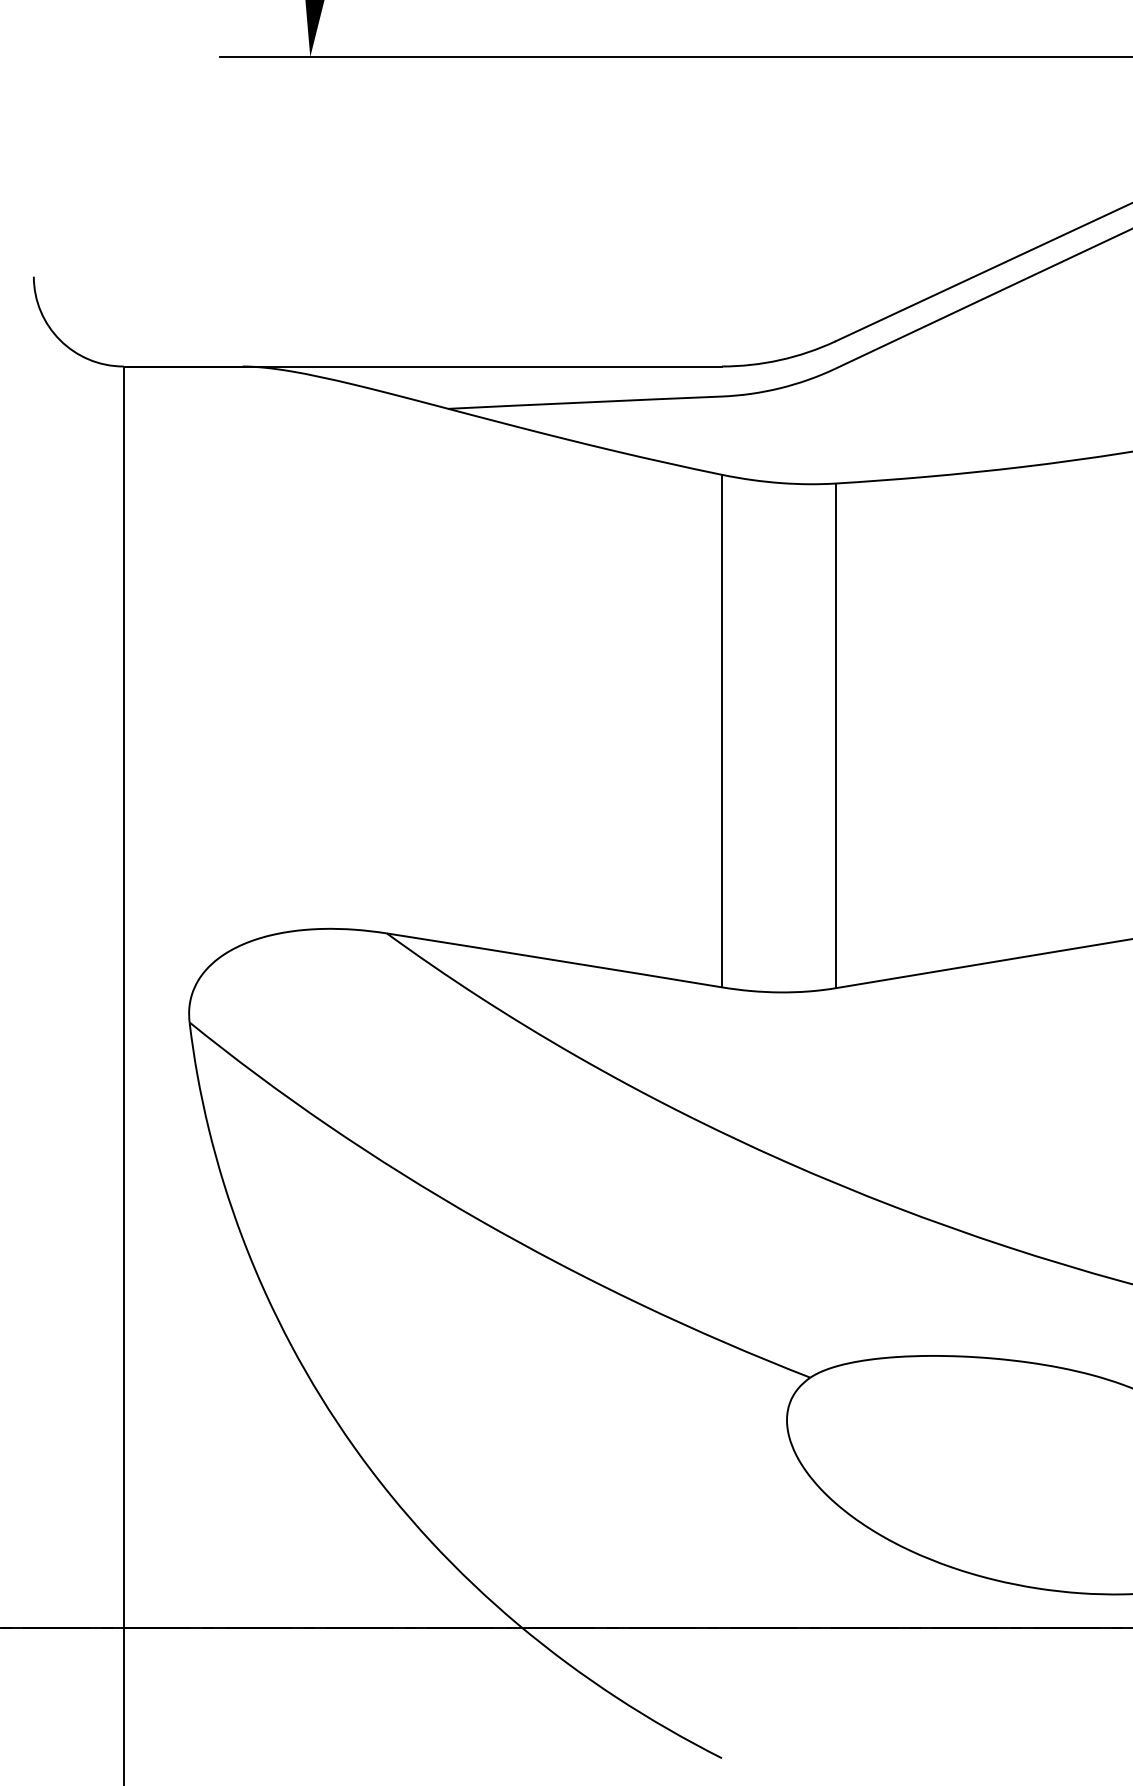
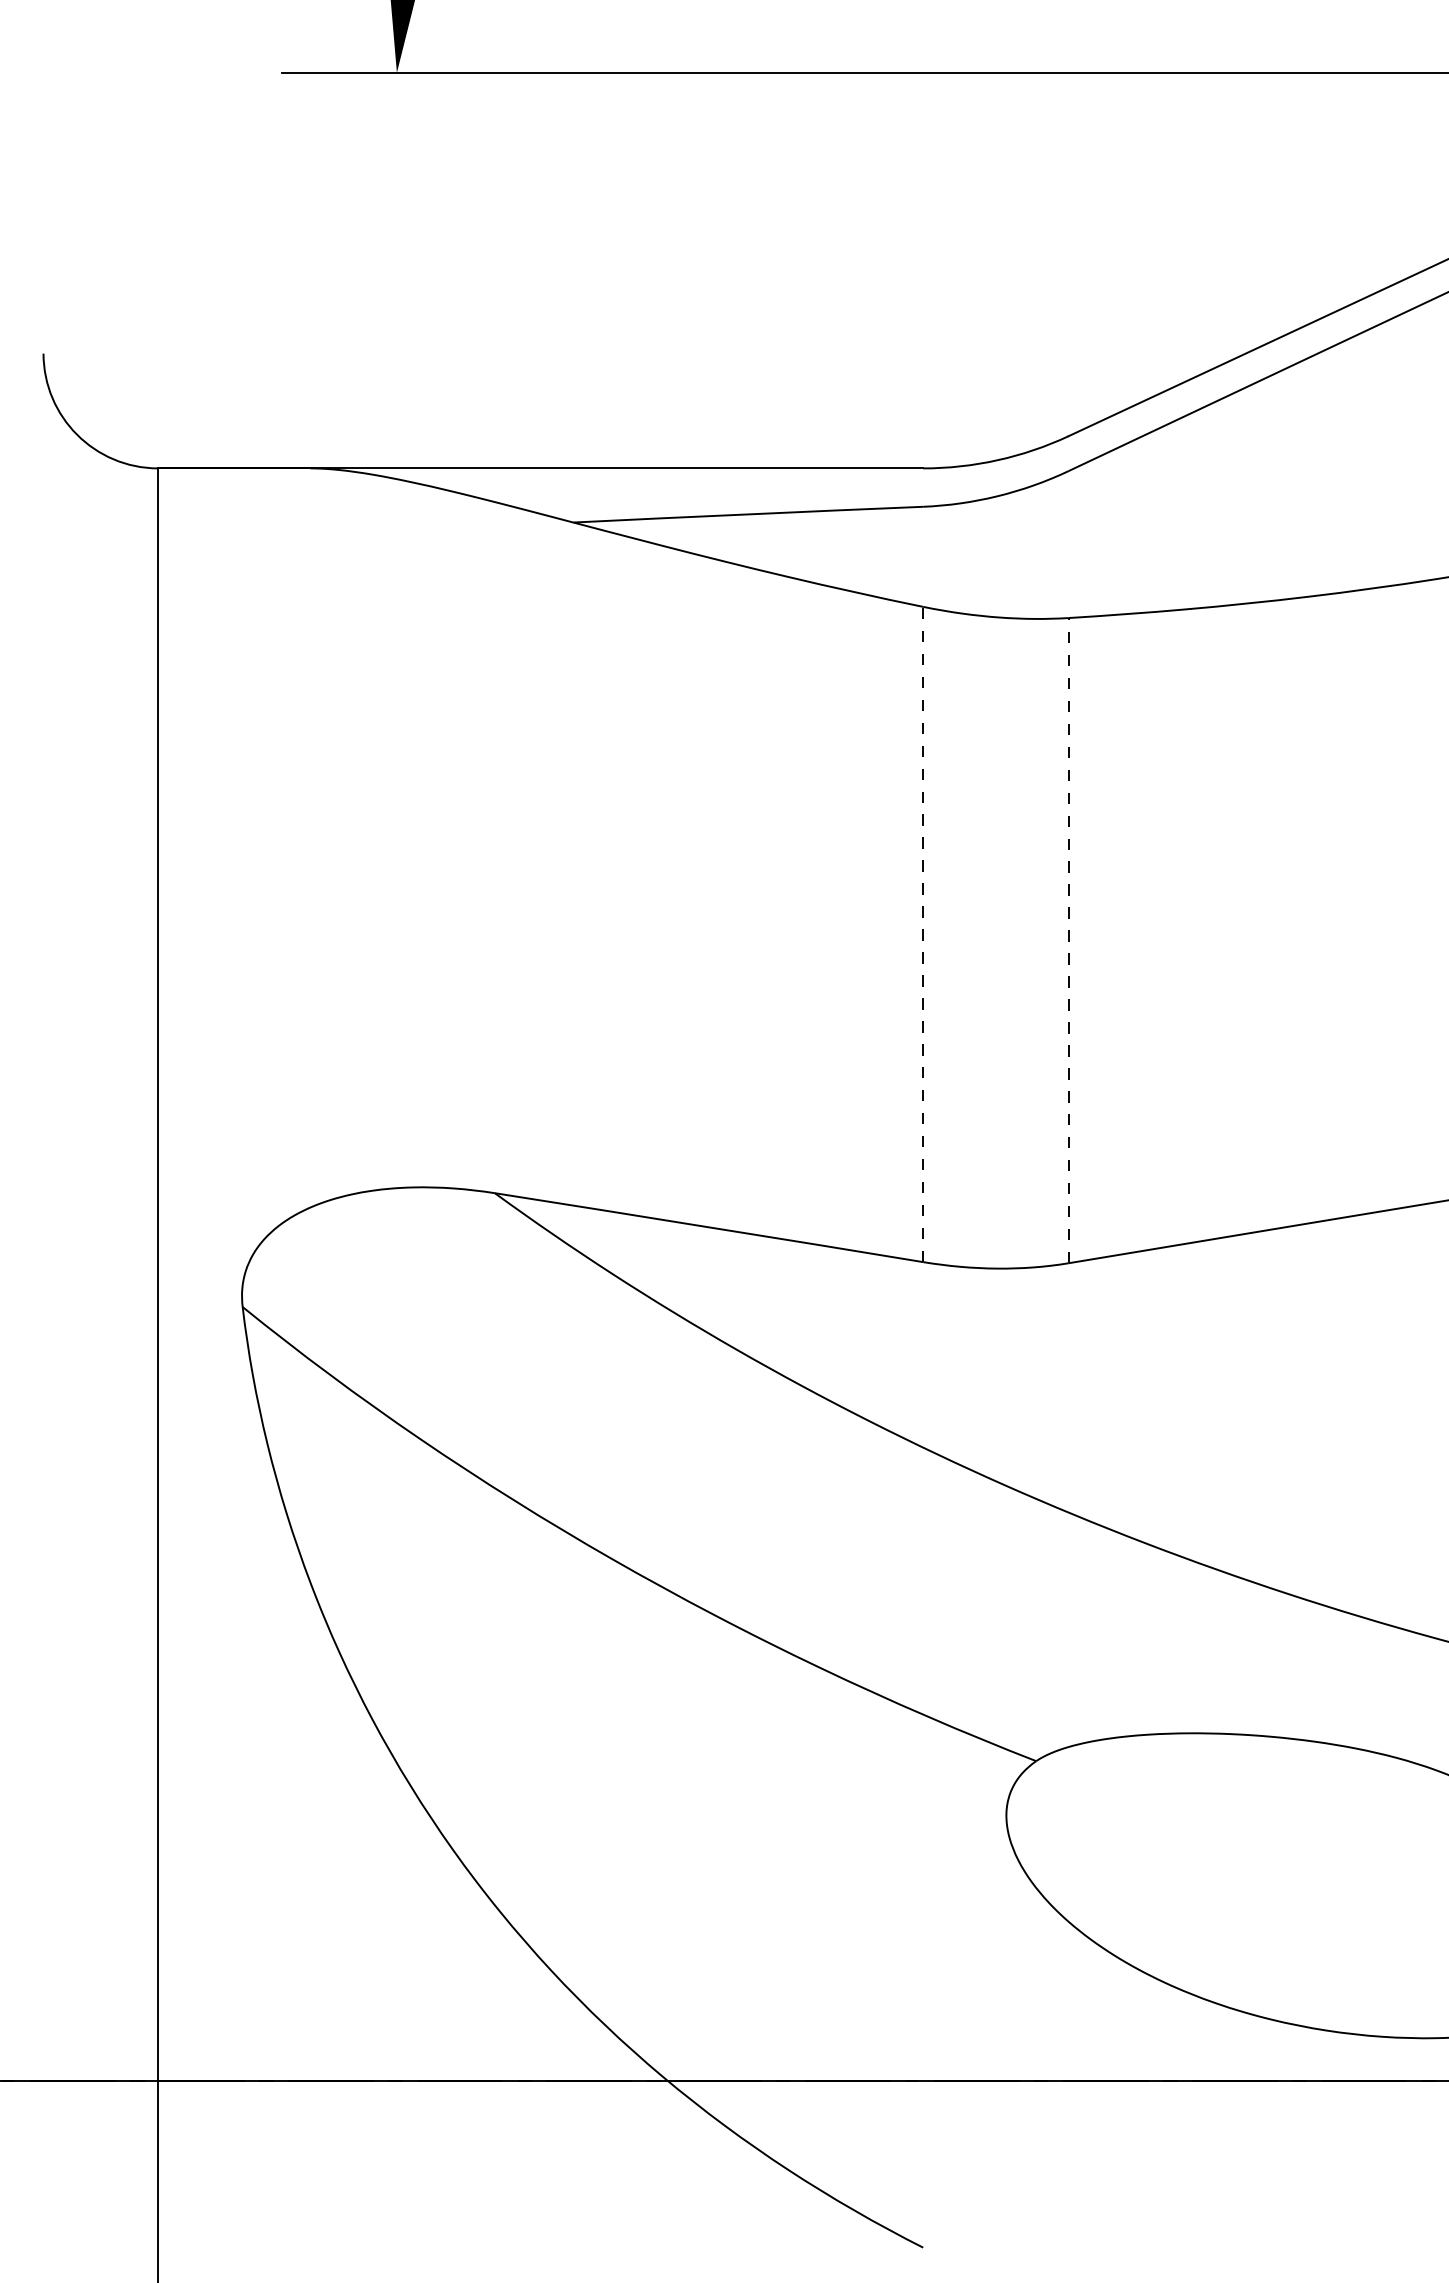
line: (722, 731) -> (923, 934), solid -> dashed
line: (835, 735) -> (1068, 940), solid -> dashed

